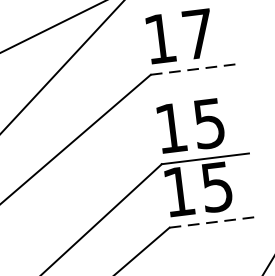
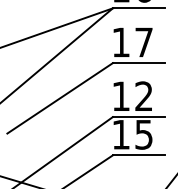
line: (195, 69) -> (139, 63), dashed -> solid
text: (208, 123) -> (143, 96), 15 -> 12
line: (213, 222) -> (139, 155), dashed -> solid

